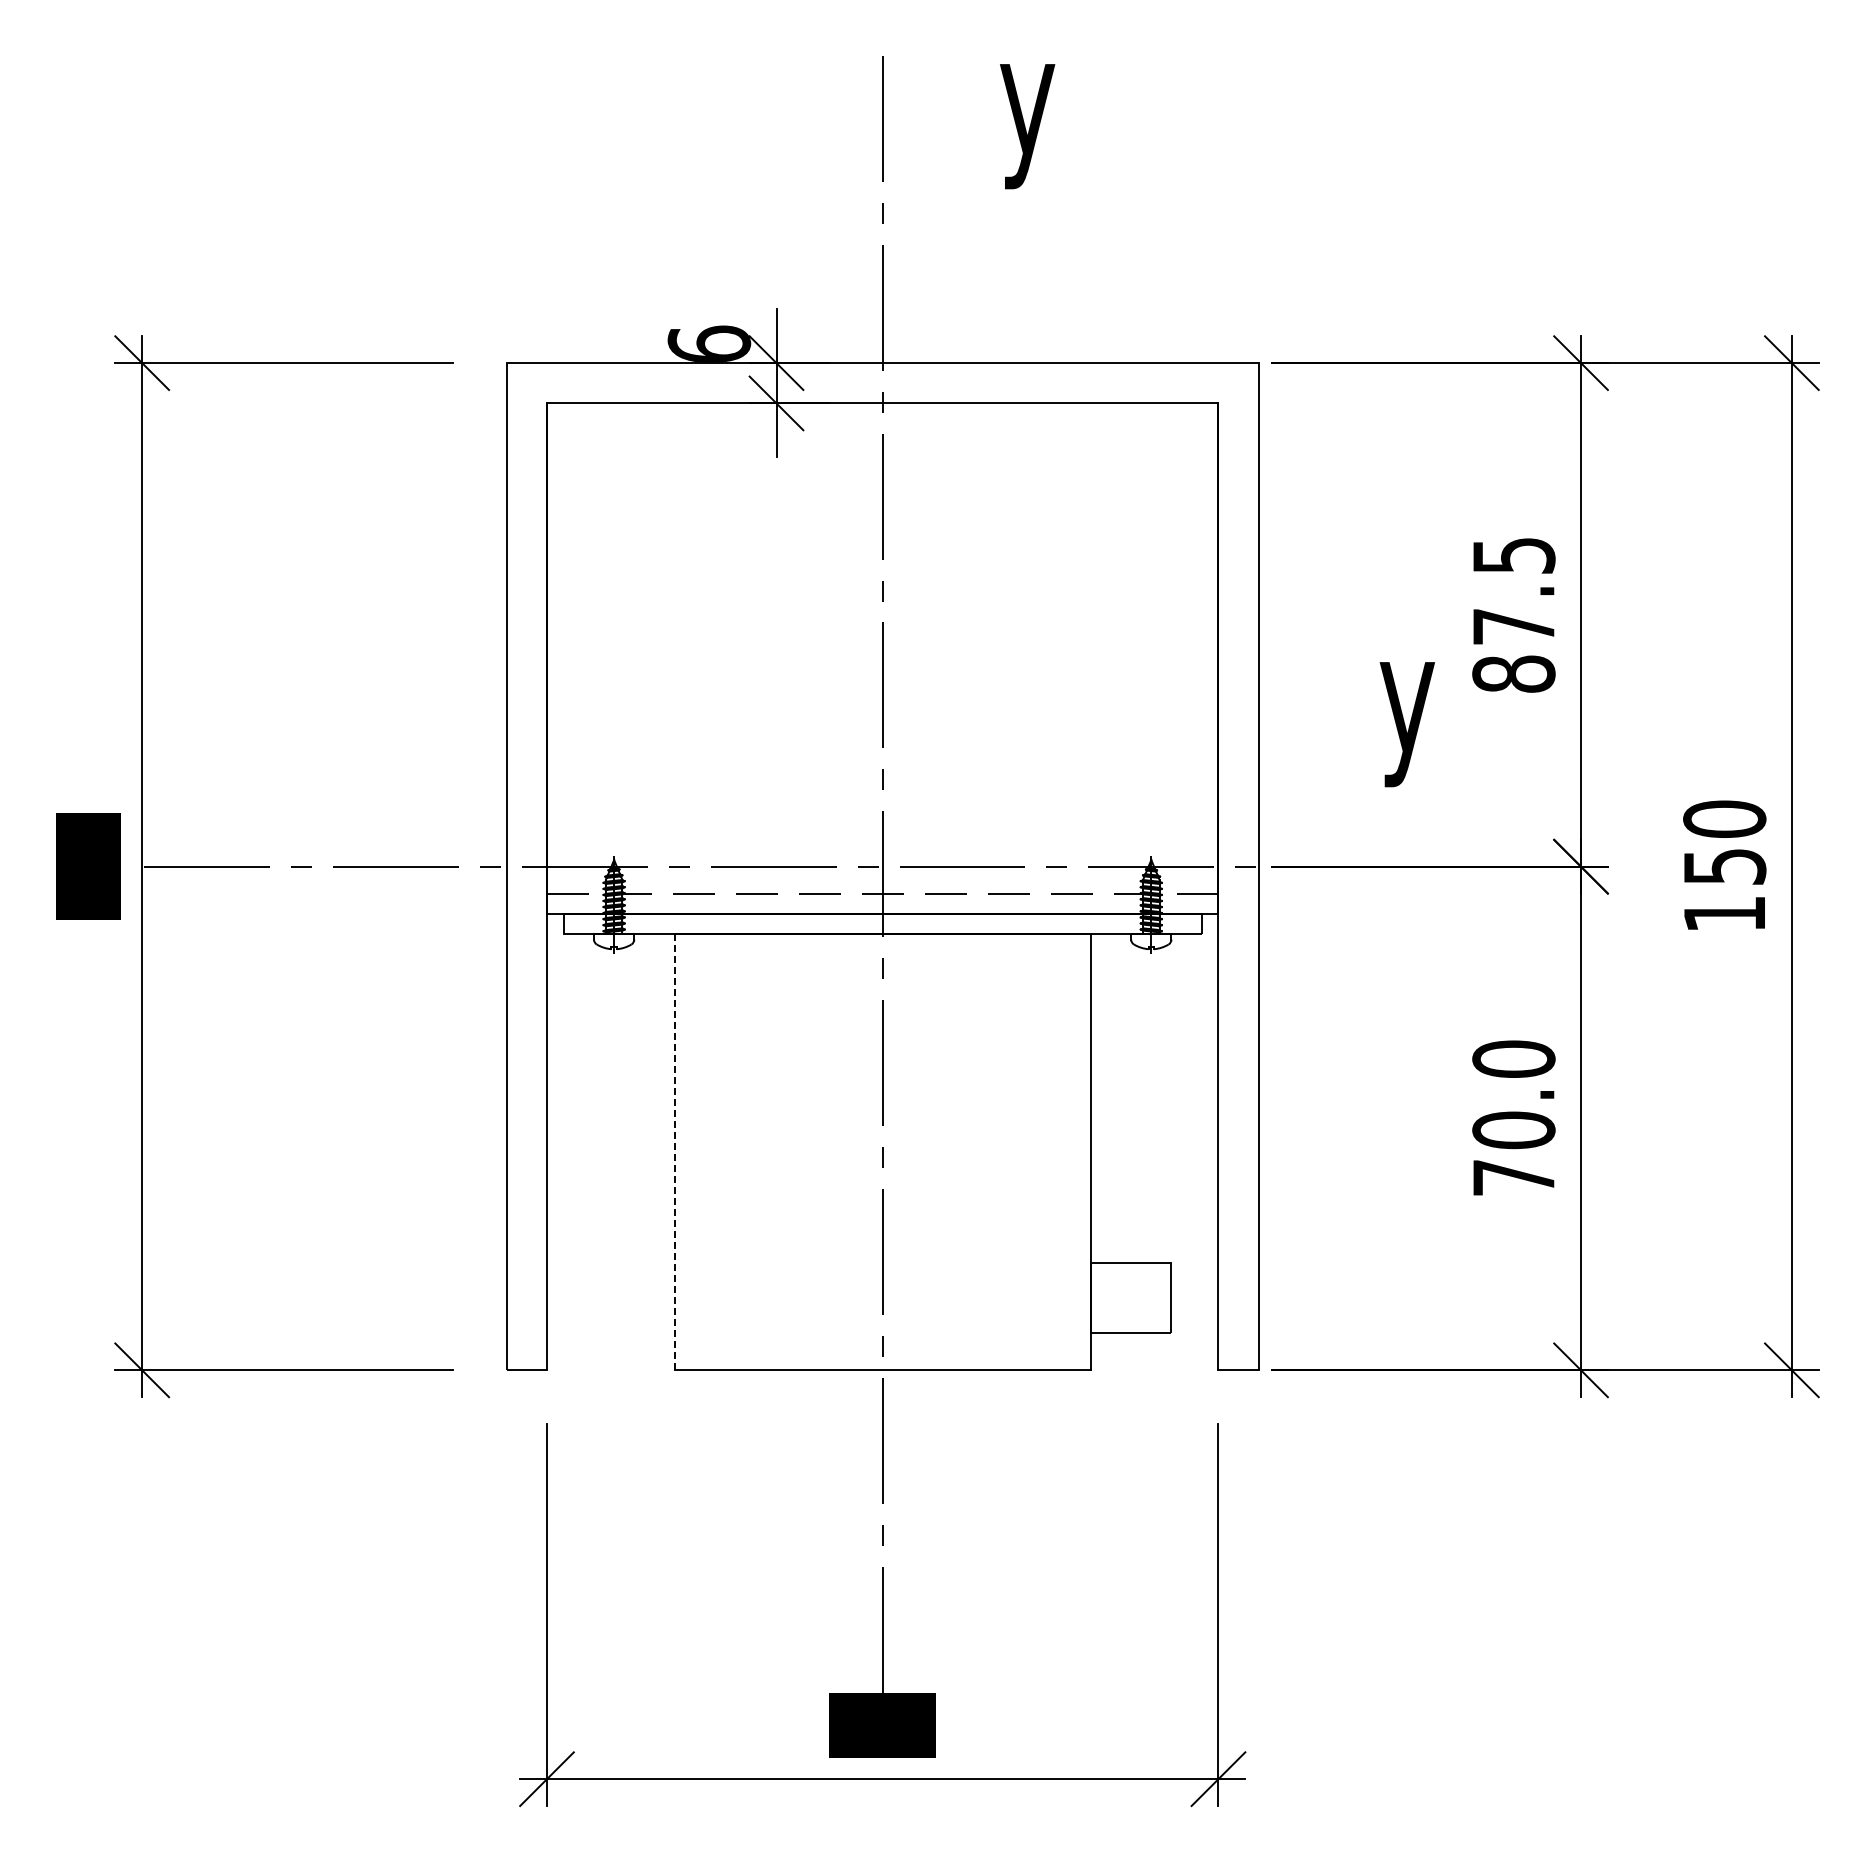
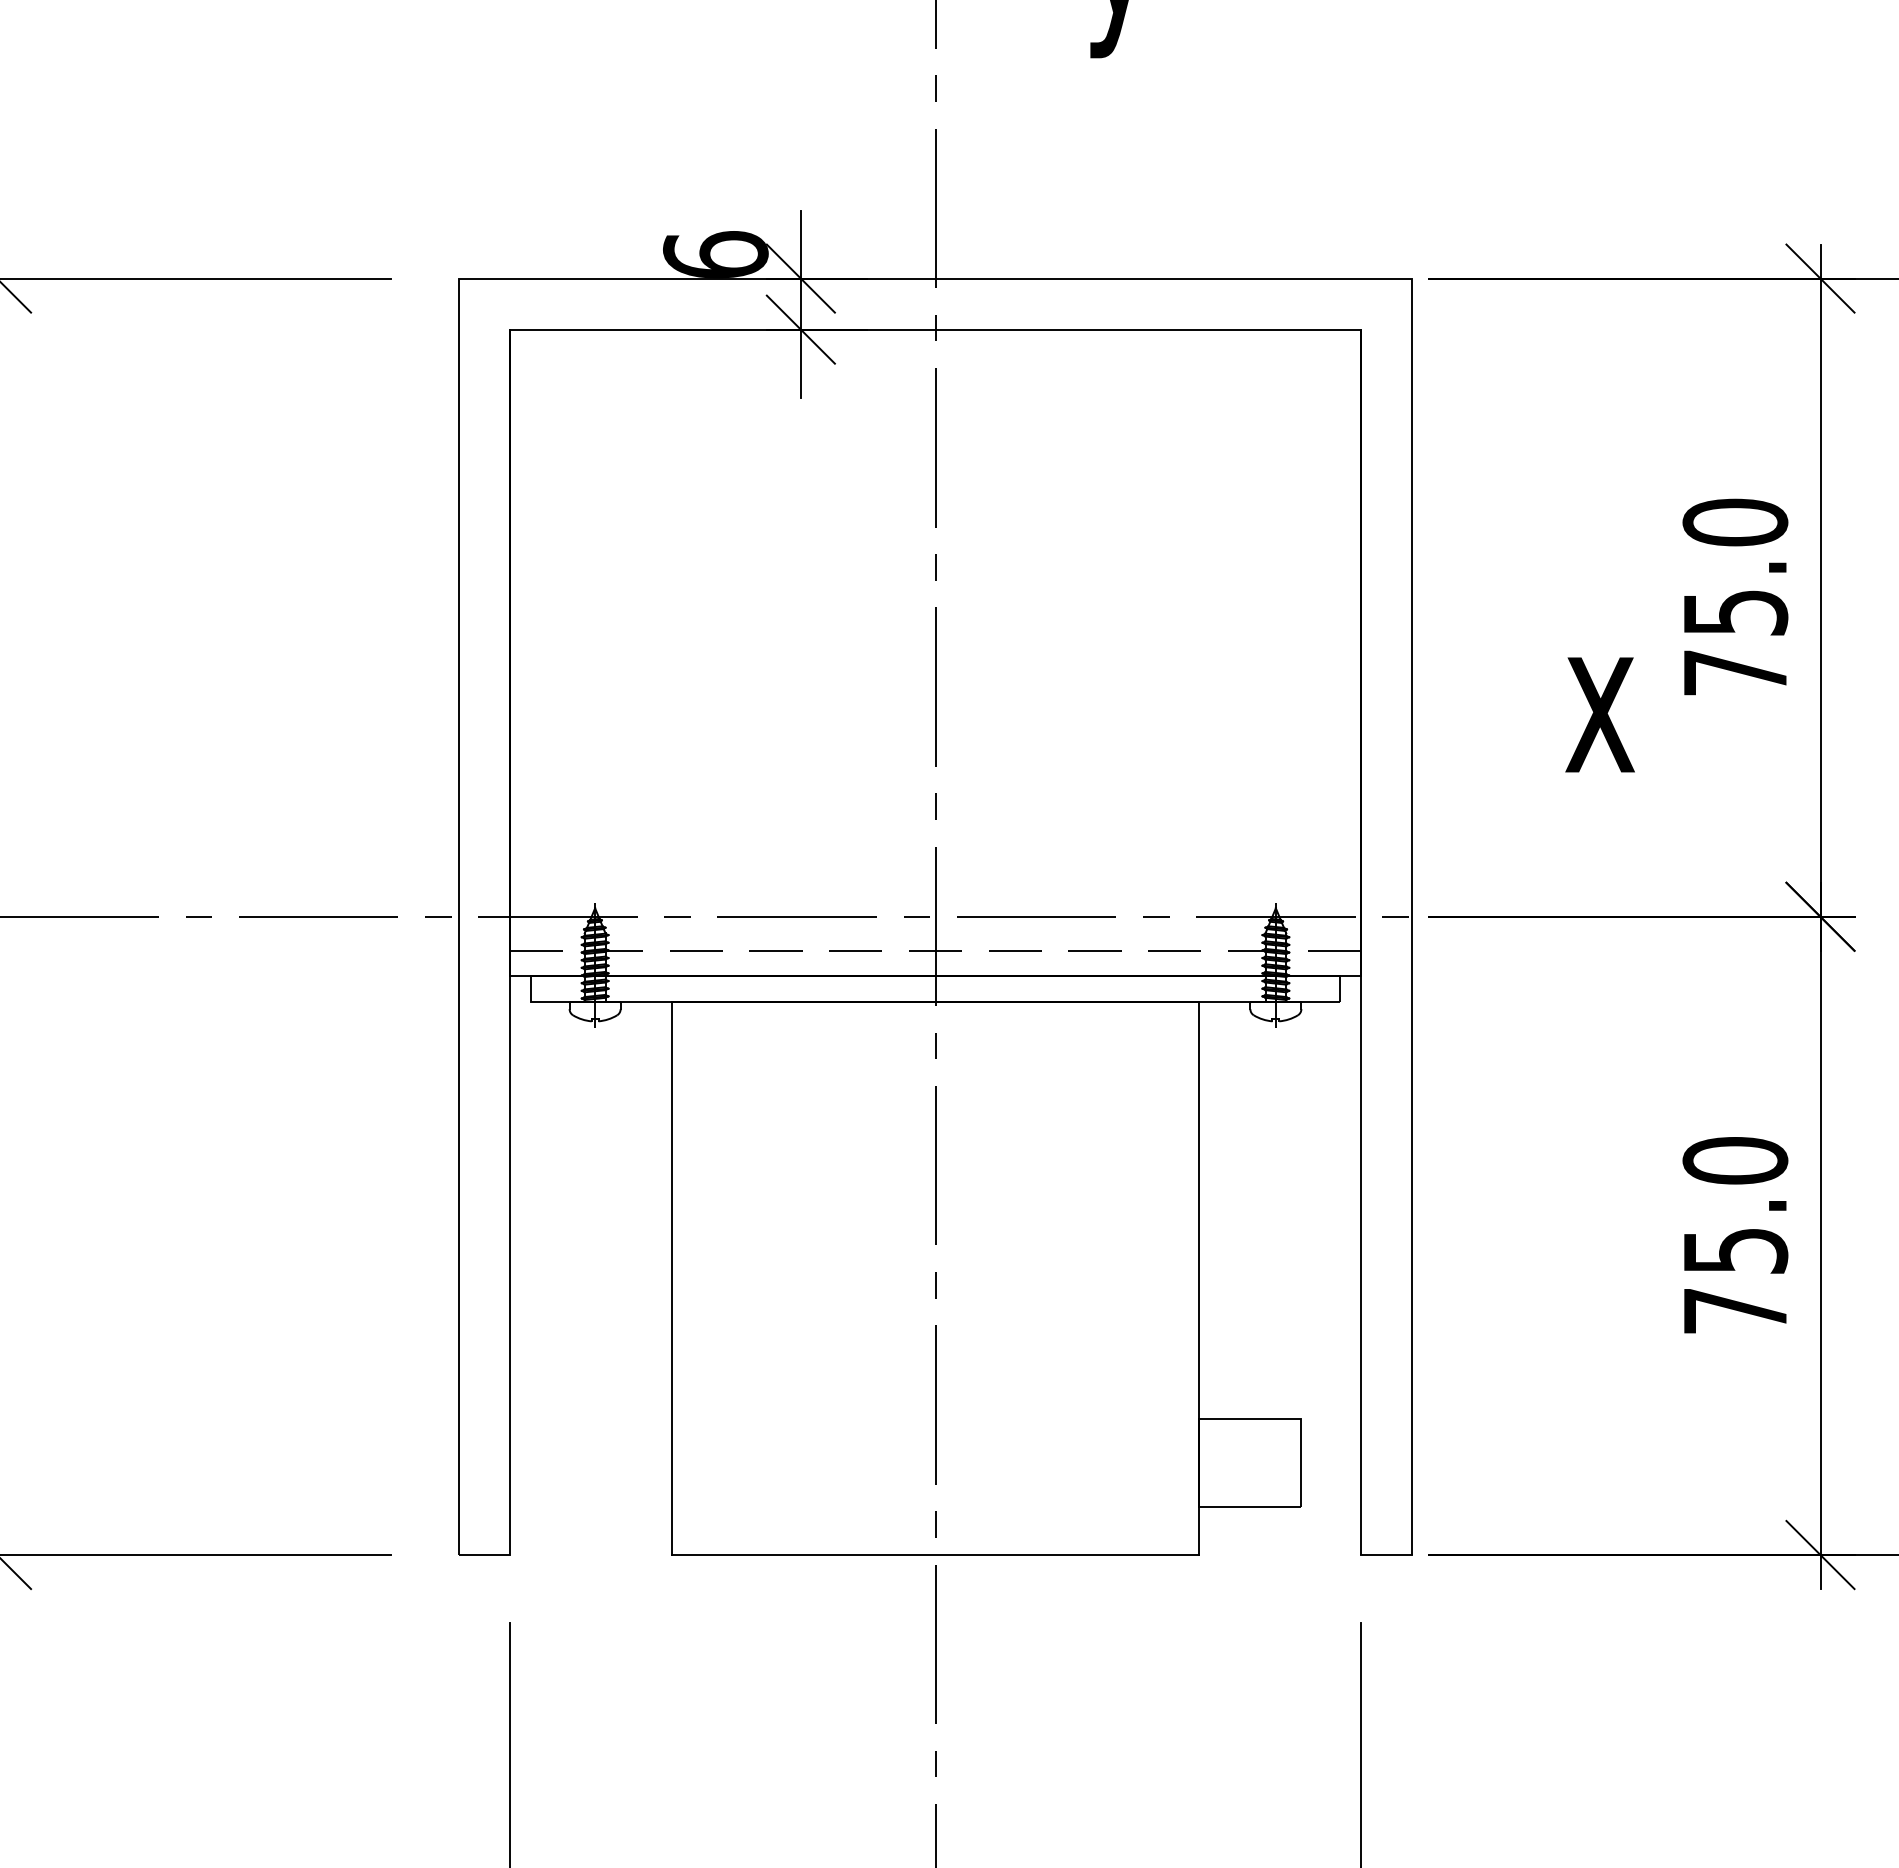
text: (1513, 614) -> (1734, 597), 87.5 -> 75.0
text: (1406, 724) -> (1599, 736), y -> x
text: (1513, 1130) -> (1734, 1251), 70.0 -> 75.0
line: (674, 1152) -> (671, 1278), dashed -> solid

